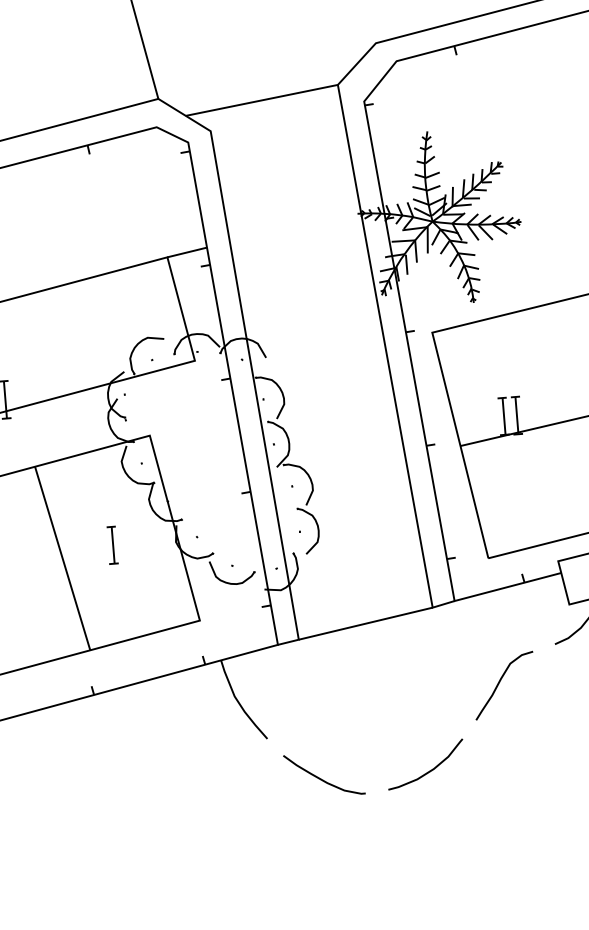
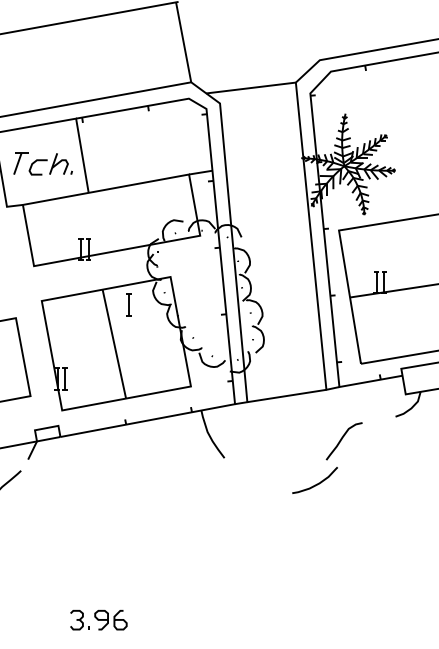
part: (111, 544) -> (128, 304), moved
curve: (499, 686) -> (341, 441), moved
curve: (320, 776) -> (253, 482), removed

